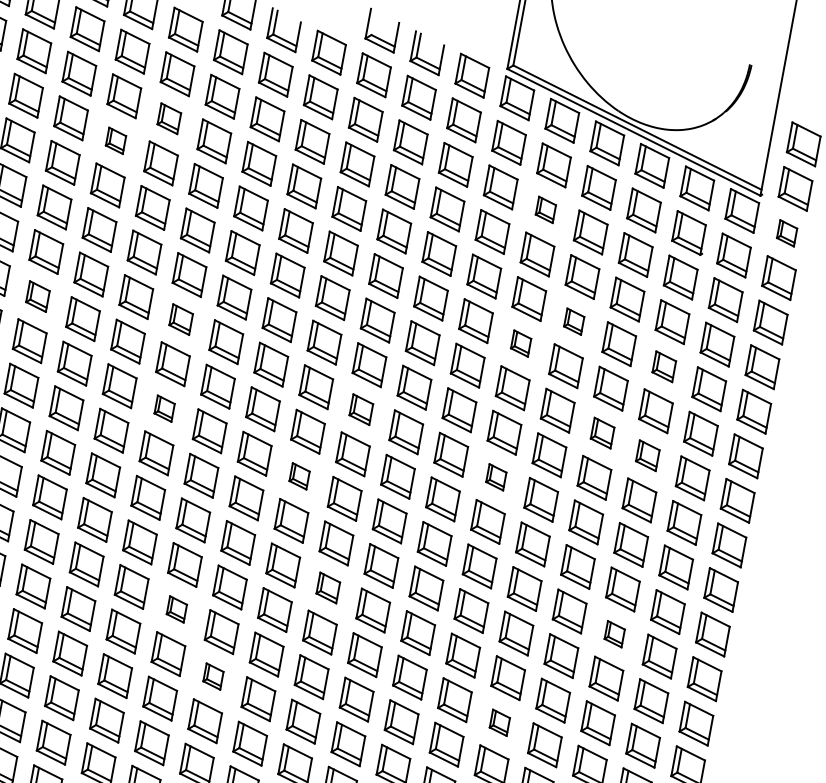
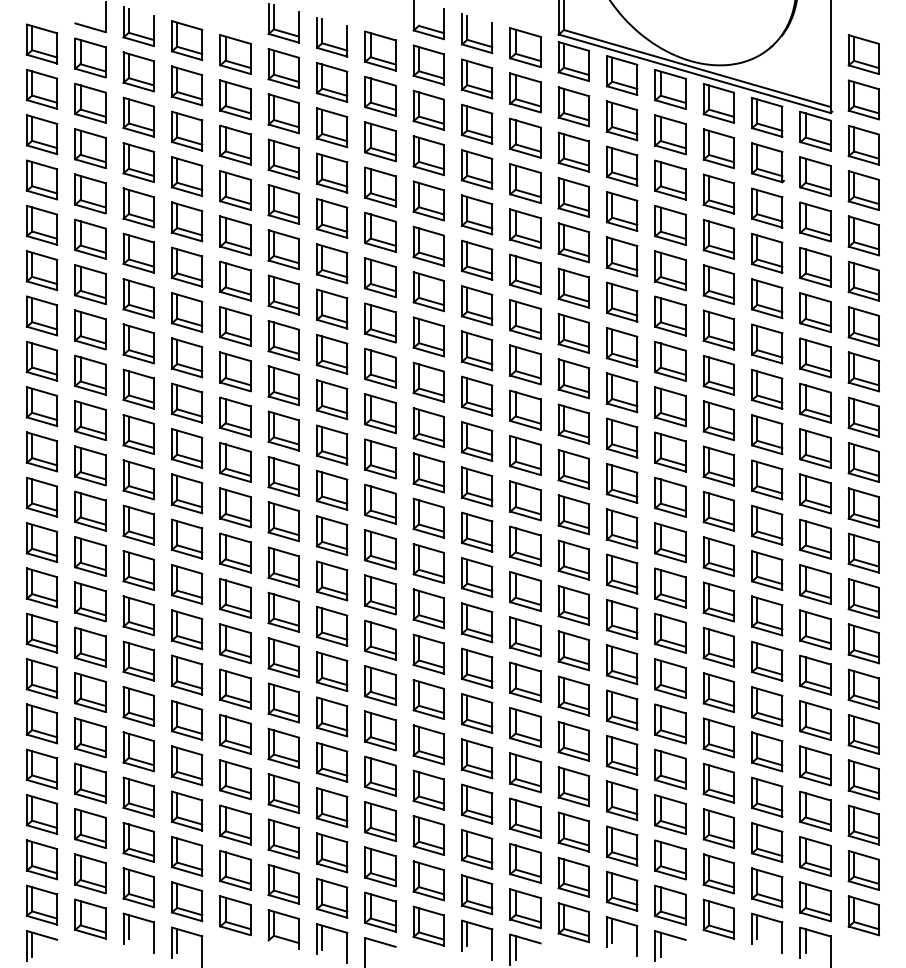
part: (169, 118) -> (235, 144), size x1.43
part: (115, 140) -> (186, 176), size x1.67
part: (546, 209) -> (622, 165), size x1.67
part: (787, 232) -> (863, 144), size x1.67
part: (37, 296) -> (138, 343), size x1.43
part: (180, 319) -> (283, 340), size x1.43
part: (574, 321) -> (670, 270), size x1.67
part: (521, 343) -> (622, 301), size x1.67
part: (664, 366) -> (767, 298), size x1.43
part: (164, 408) -> (283, 430), size x1.67
part: (361, 409) -> (477, 395), size x1.43
part: (602, 432) -> (718, 374), size x1.43
part: (648, 455) -> (767, 388), size x1.43
part: (299, 475) -> (428, 472), size x1.67
part: (496, 476) -> (622, 437), size x1.67
part: (328, 588) -> (477, 577), size x1.43
part: (177, 608) -> (332, 625), size x1.67
part: (614, 633) -> (767, 570), size x1.67
part: (213, 676) -> (380, 685), size x1.67
part: (499, 722) -> (670, 678), size x1.67

